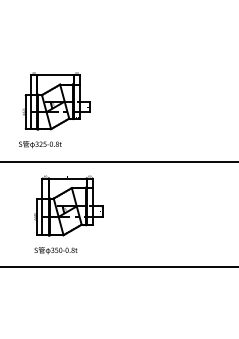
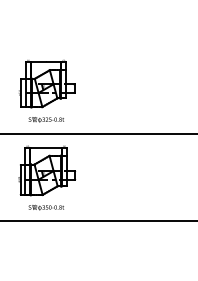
text: (39, 144) -> (45, 119), moved
part: (69, 205) -> (47, 170), moved

